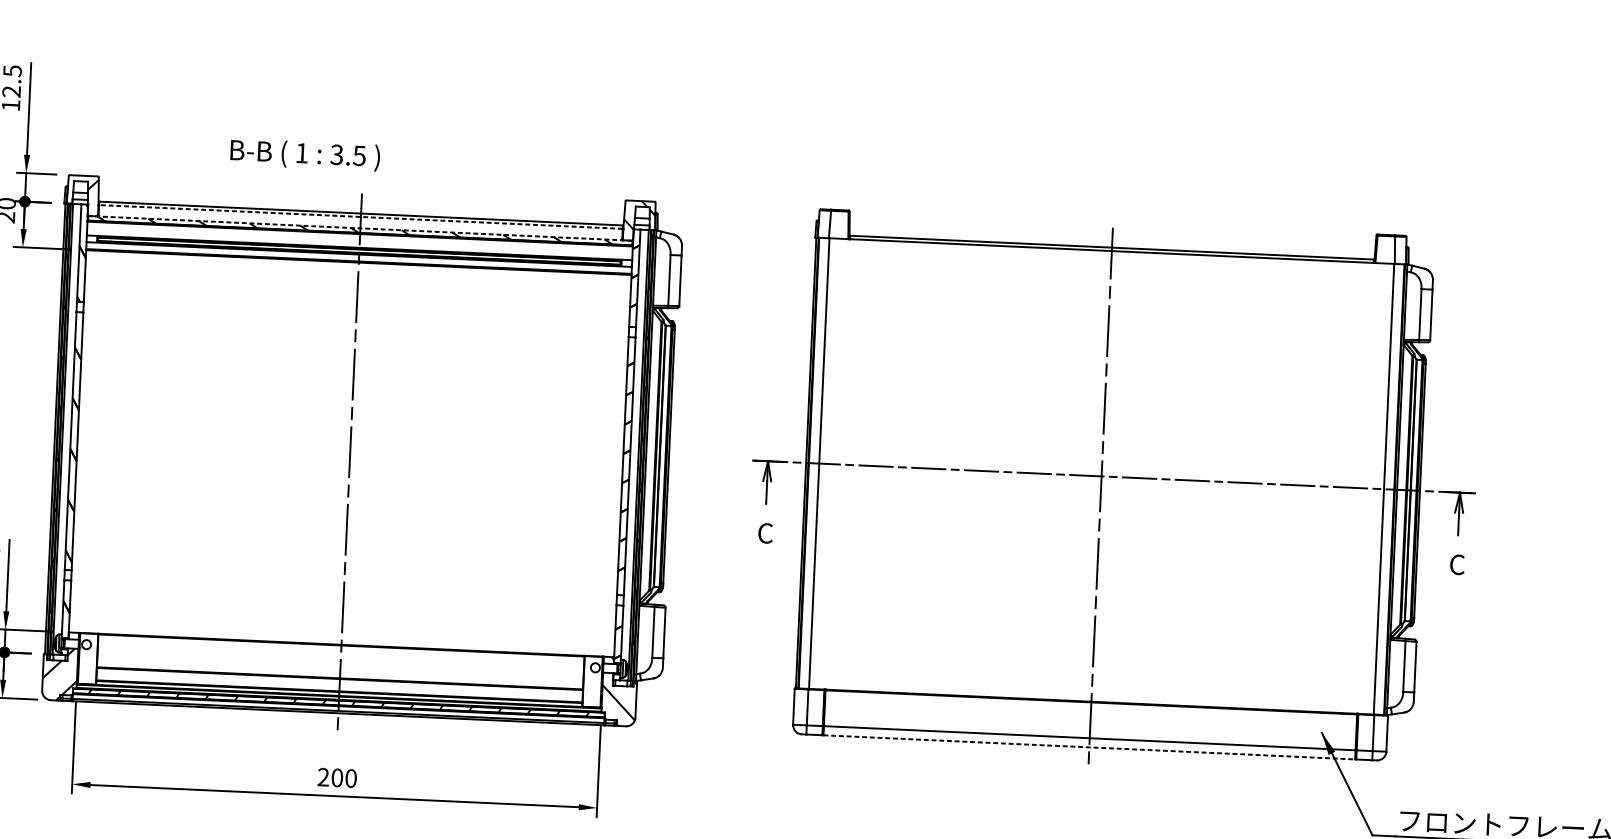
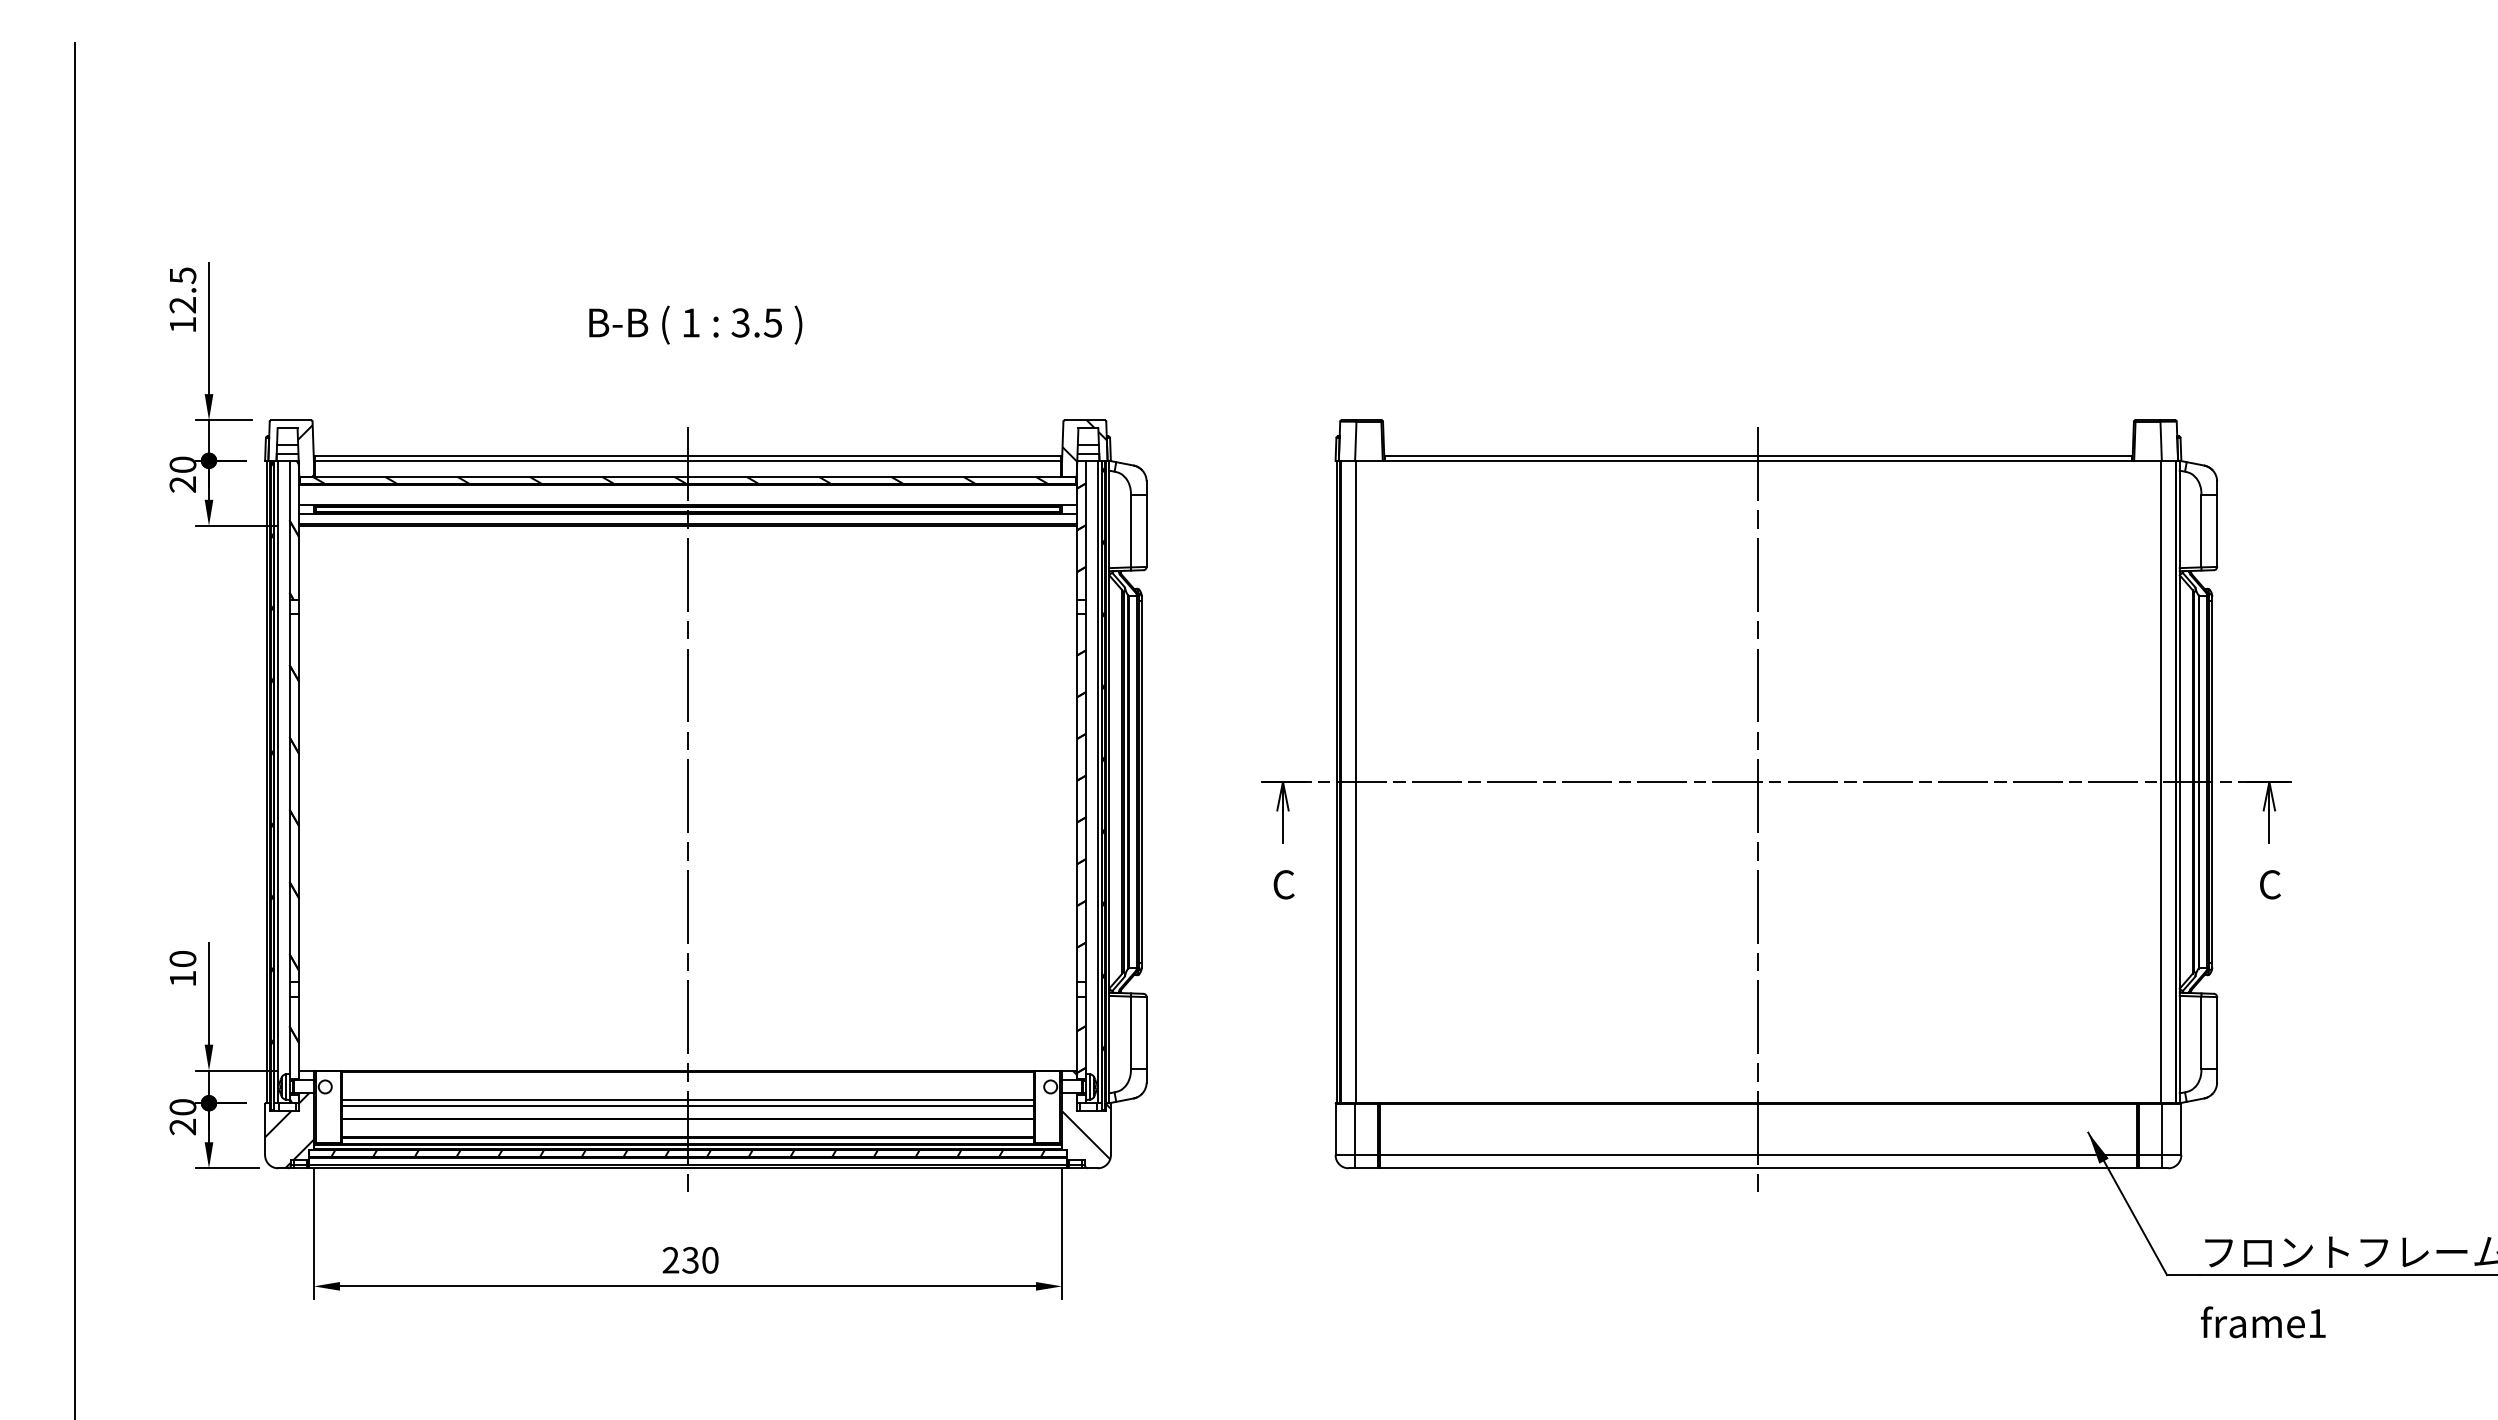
text: (305, 154) -> (695, 324), moved
line: (360, 216) -> (687, 460), dashed -> solid
line: (360, 228) -> (688, 477), dashed -> solid
line: (340, 665) -> (687, 1099), added
line: (340, 669) -> (687, 1106), added
line: (1089, 747) -> (1758, 1168), dashed -> solid
text: (337, 778) -> (690, 1260), 200 -> 230

